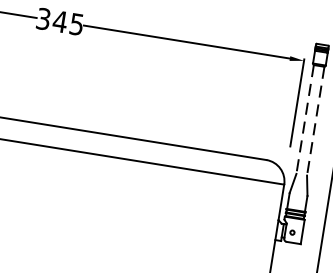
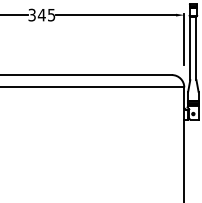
line: (305, 119) -> (190, 48), dashed -> solid
line: (315, 121) -> (196, 48), dashed -> solid

